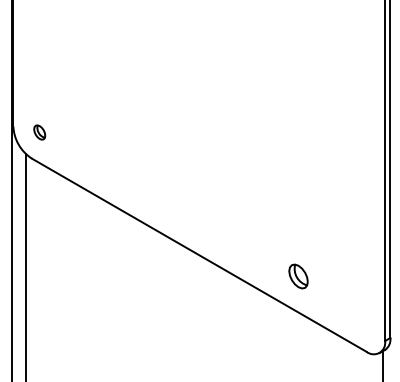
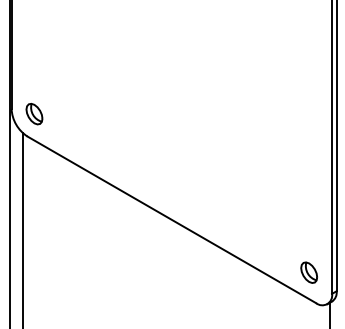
part: (39, 132) -> (34, 114), size x1.67
part: (298, 276) -> (309, 272), moved

